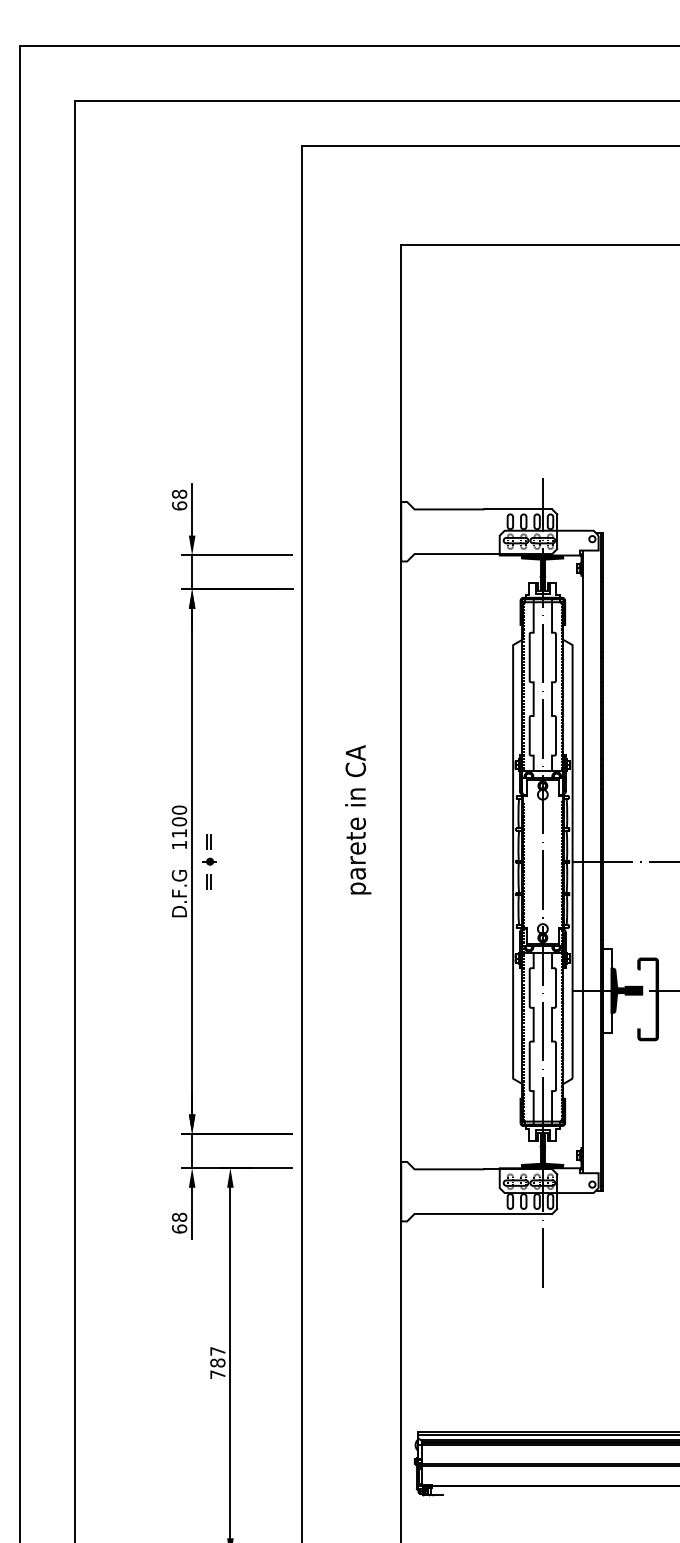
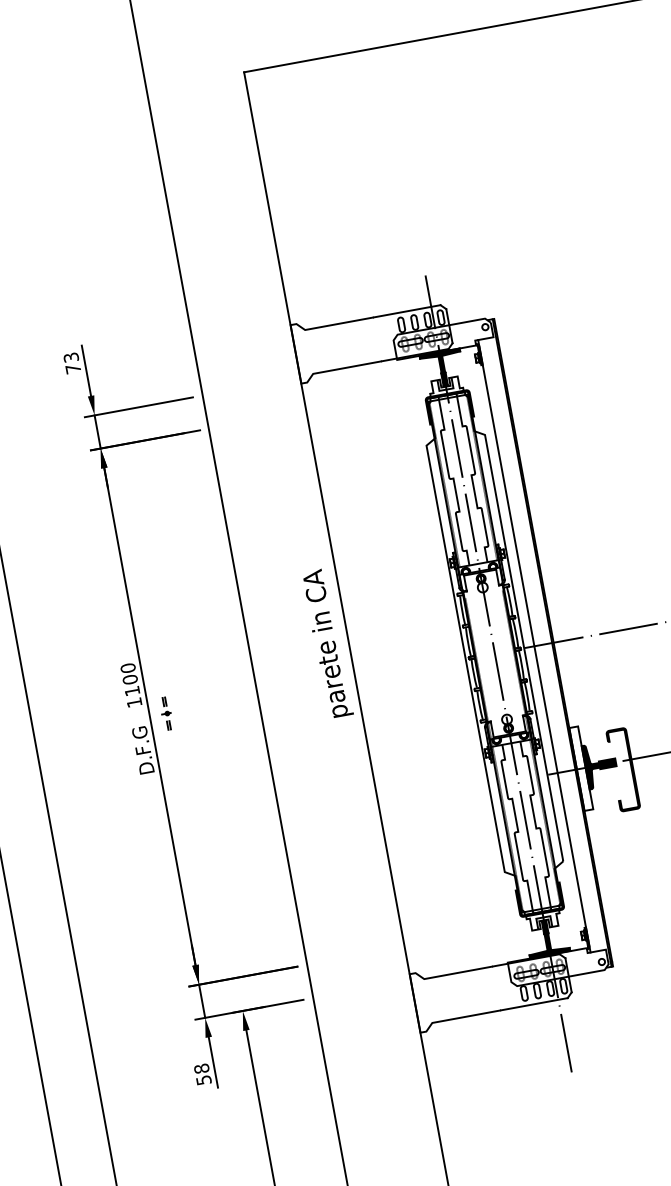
text: (179, 499) -> (72, 362), 68 -> 73
text: (358, 819) -> (327, 643), moved
part: (209, 861) -> (166, 713), size x0.6
text: (179, 1228) -> (203, 1079), 68 -> 58

